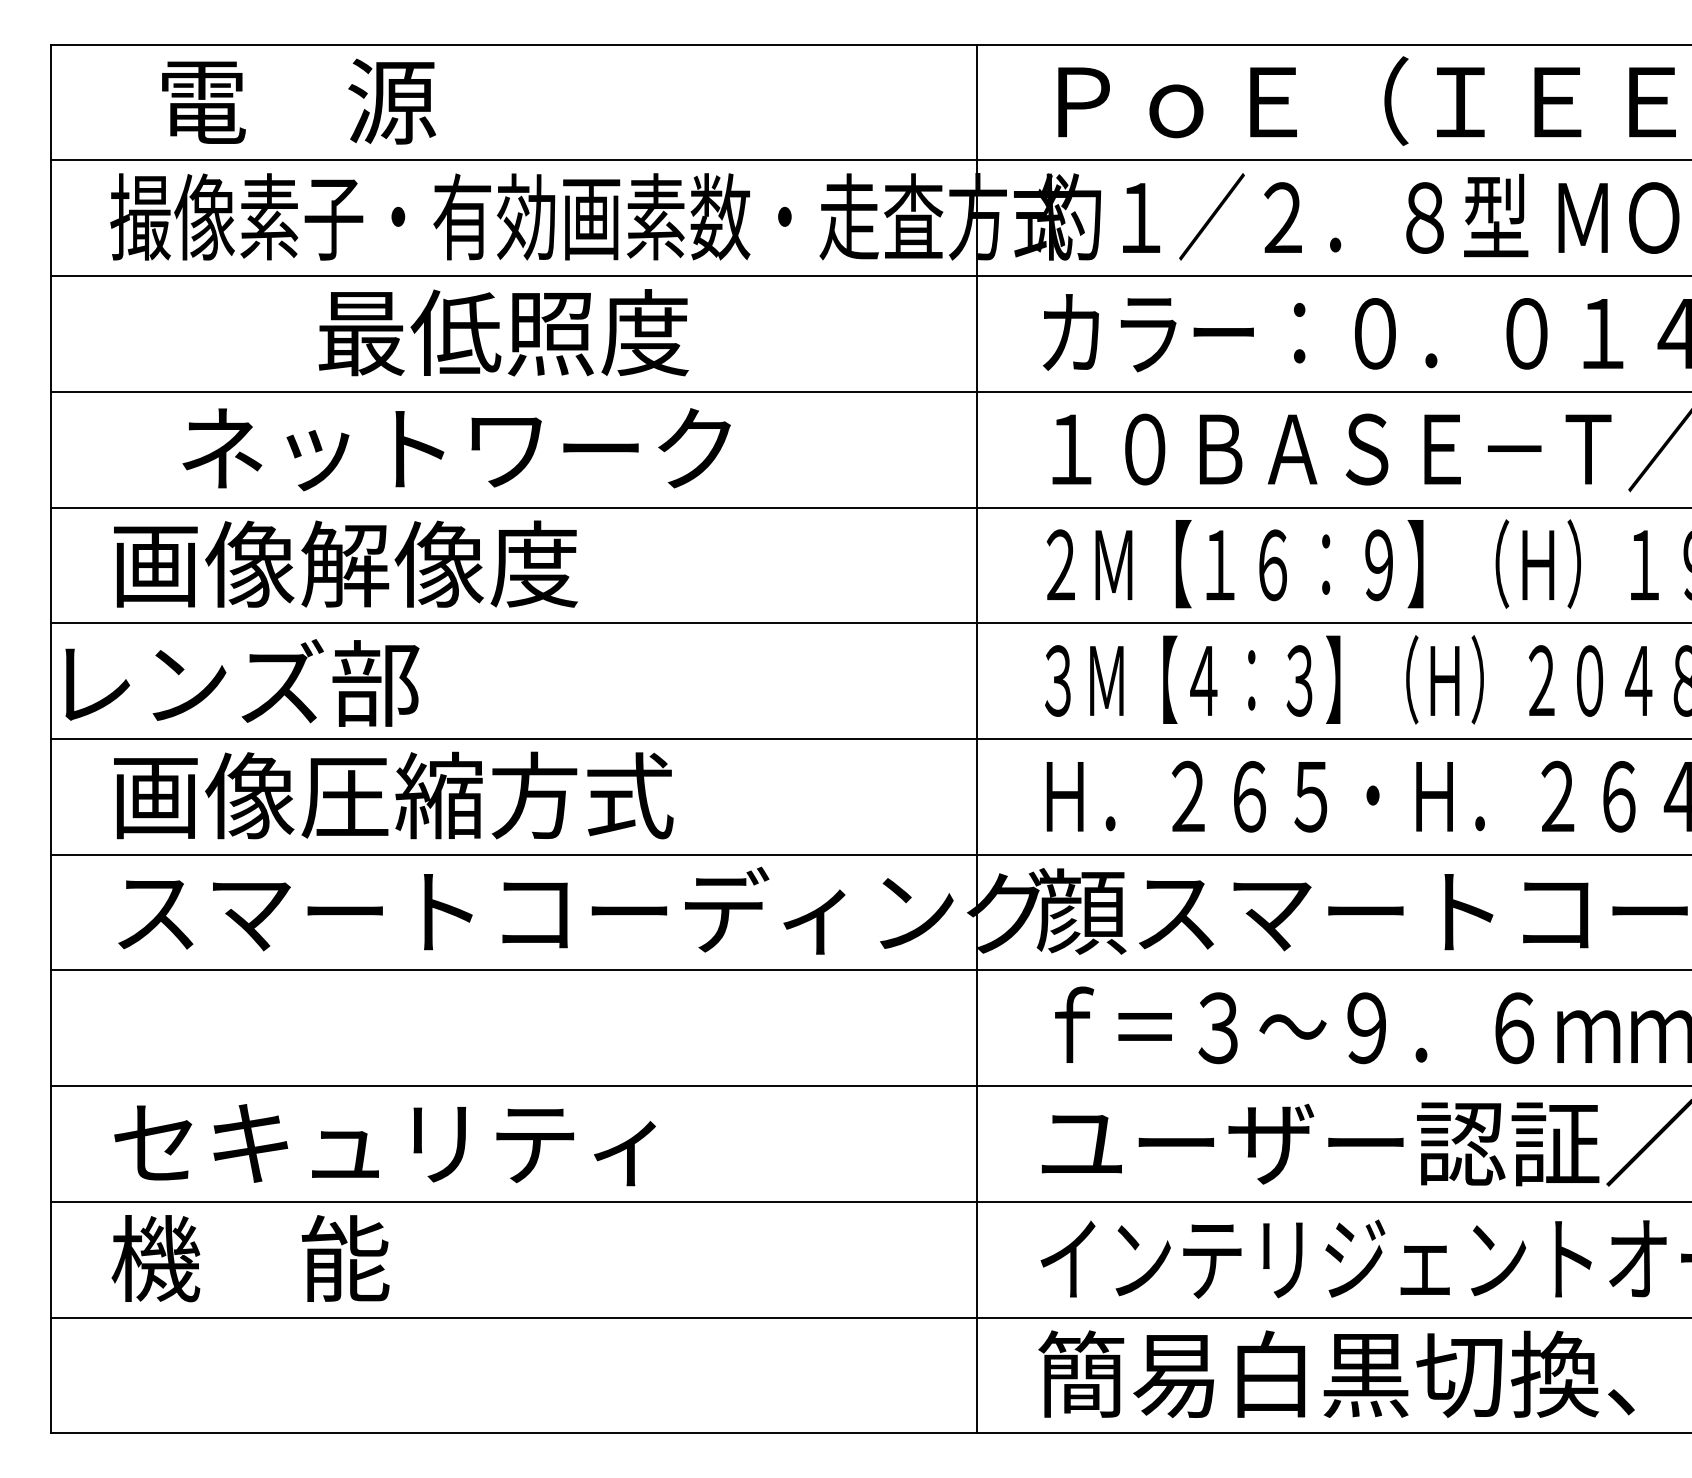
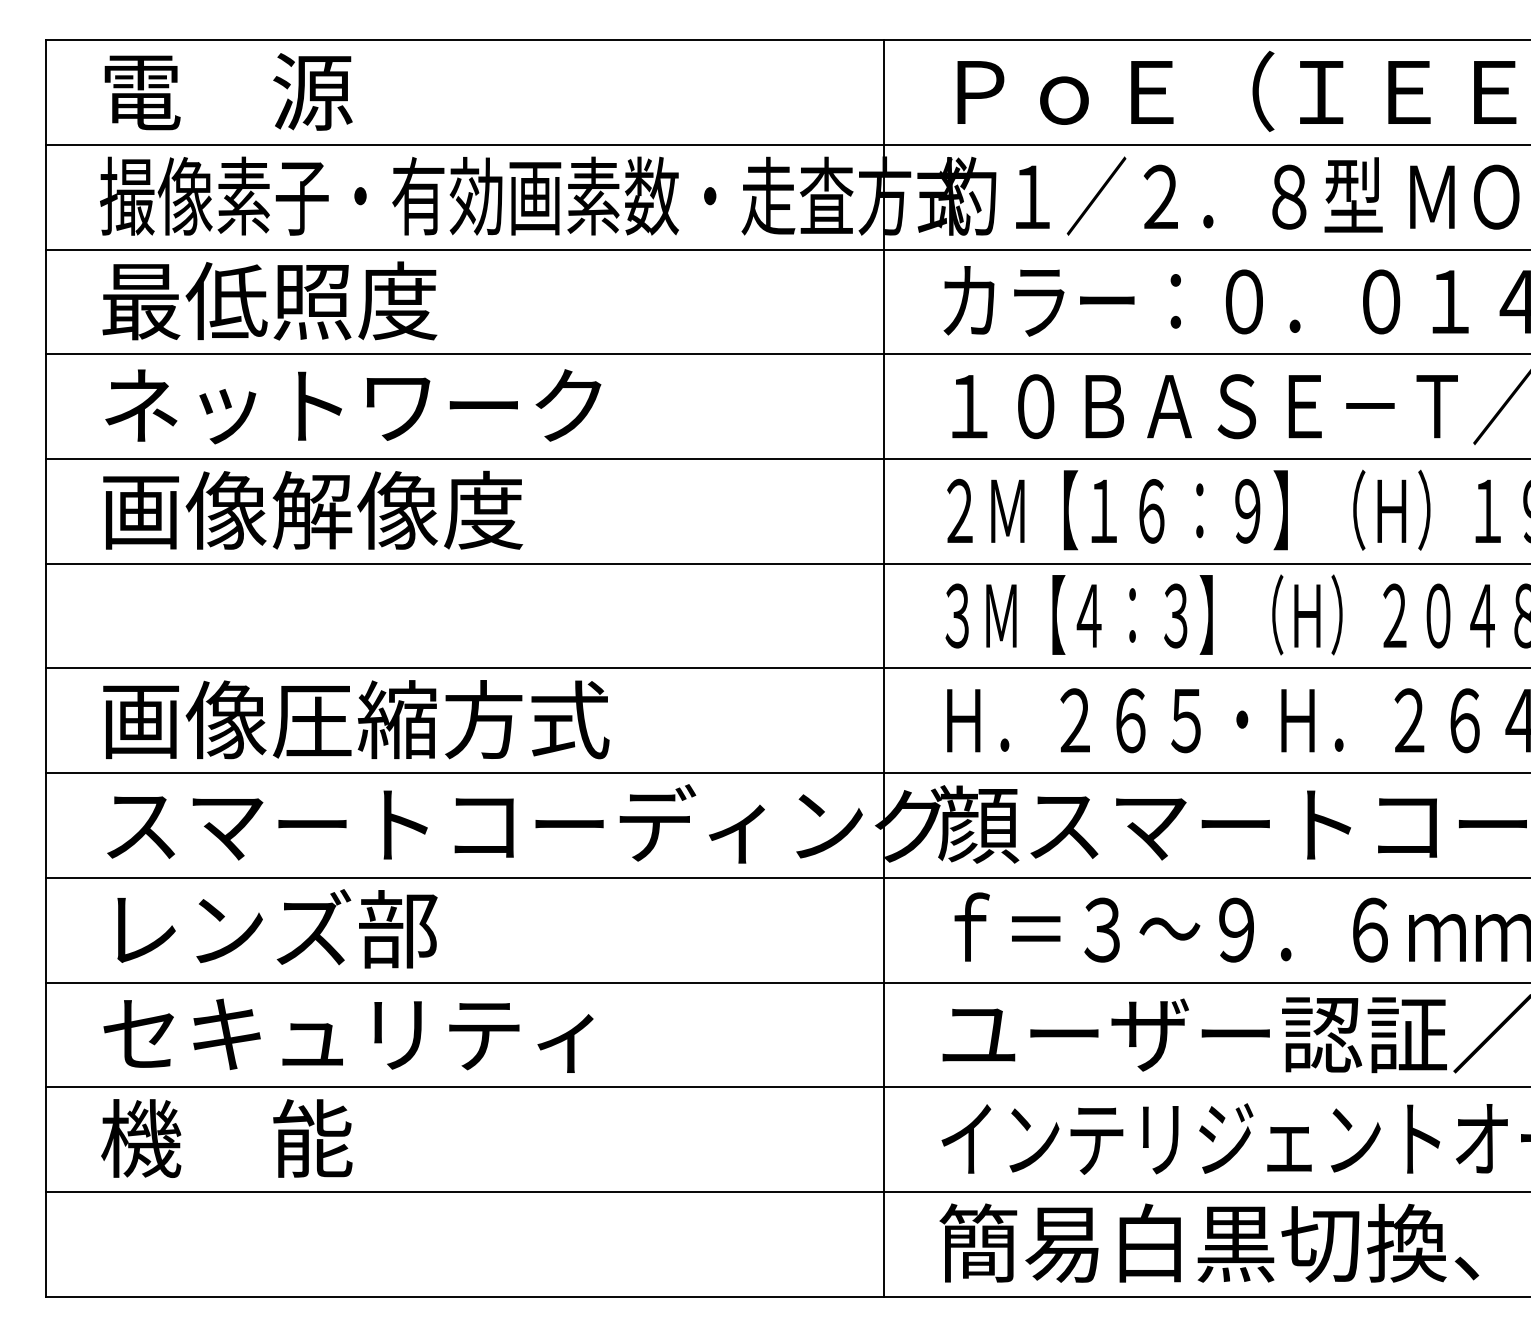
text: (298, 101) -> (228, 91), moved
text: (503, 332) -> (269, 300), moved
text: (456, 449) -> (353, 406), moved
text: (242, 682) -> (277, 928), moved

